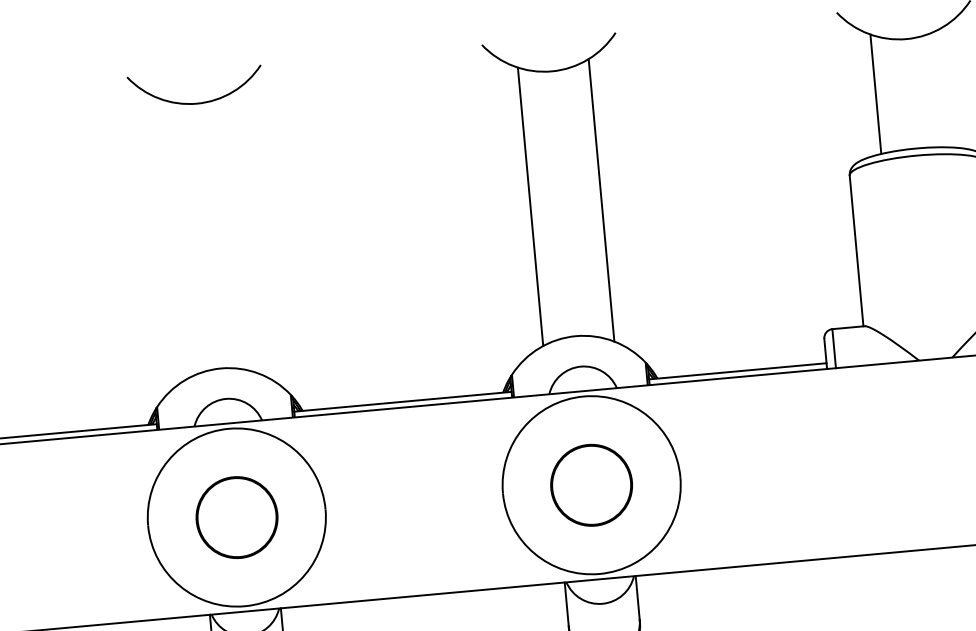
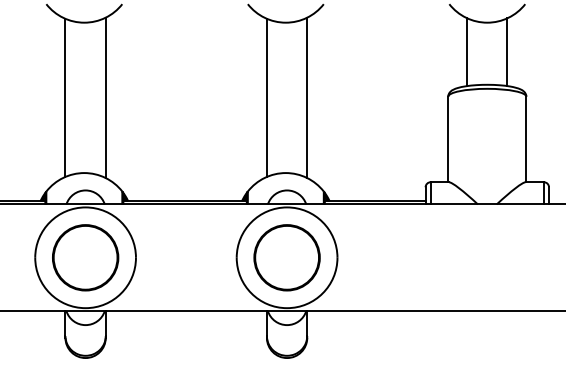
line: (946, 88) -> (507, 52), added
line: (246, 232) -> (105, 97), added
line: (175, 238) -> (65, 97), added
circle: (590, 484) -> (286, 257), size x1.43
circle: (236, 517) -> (85, 257), size x1.43

